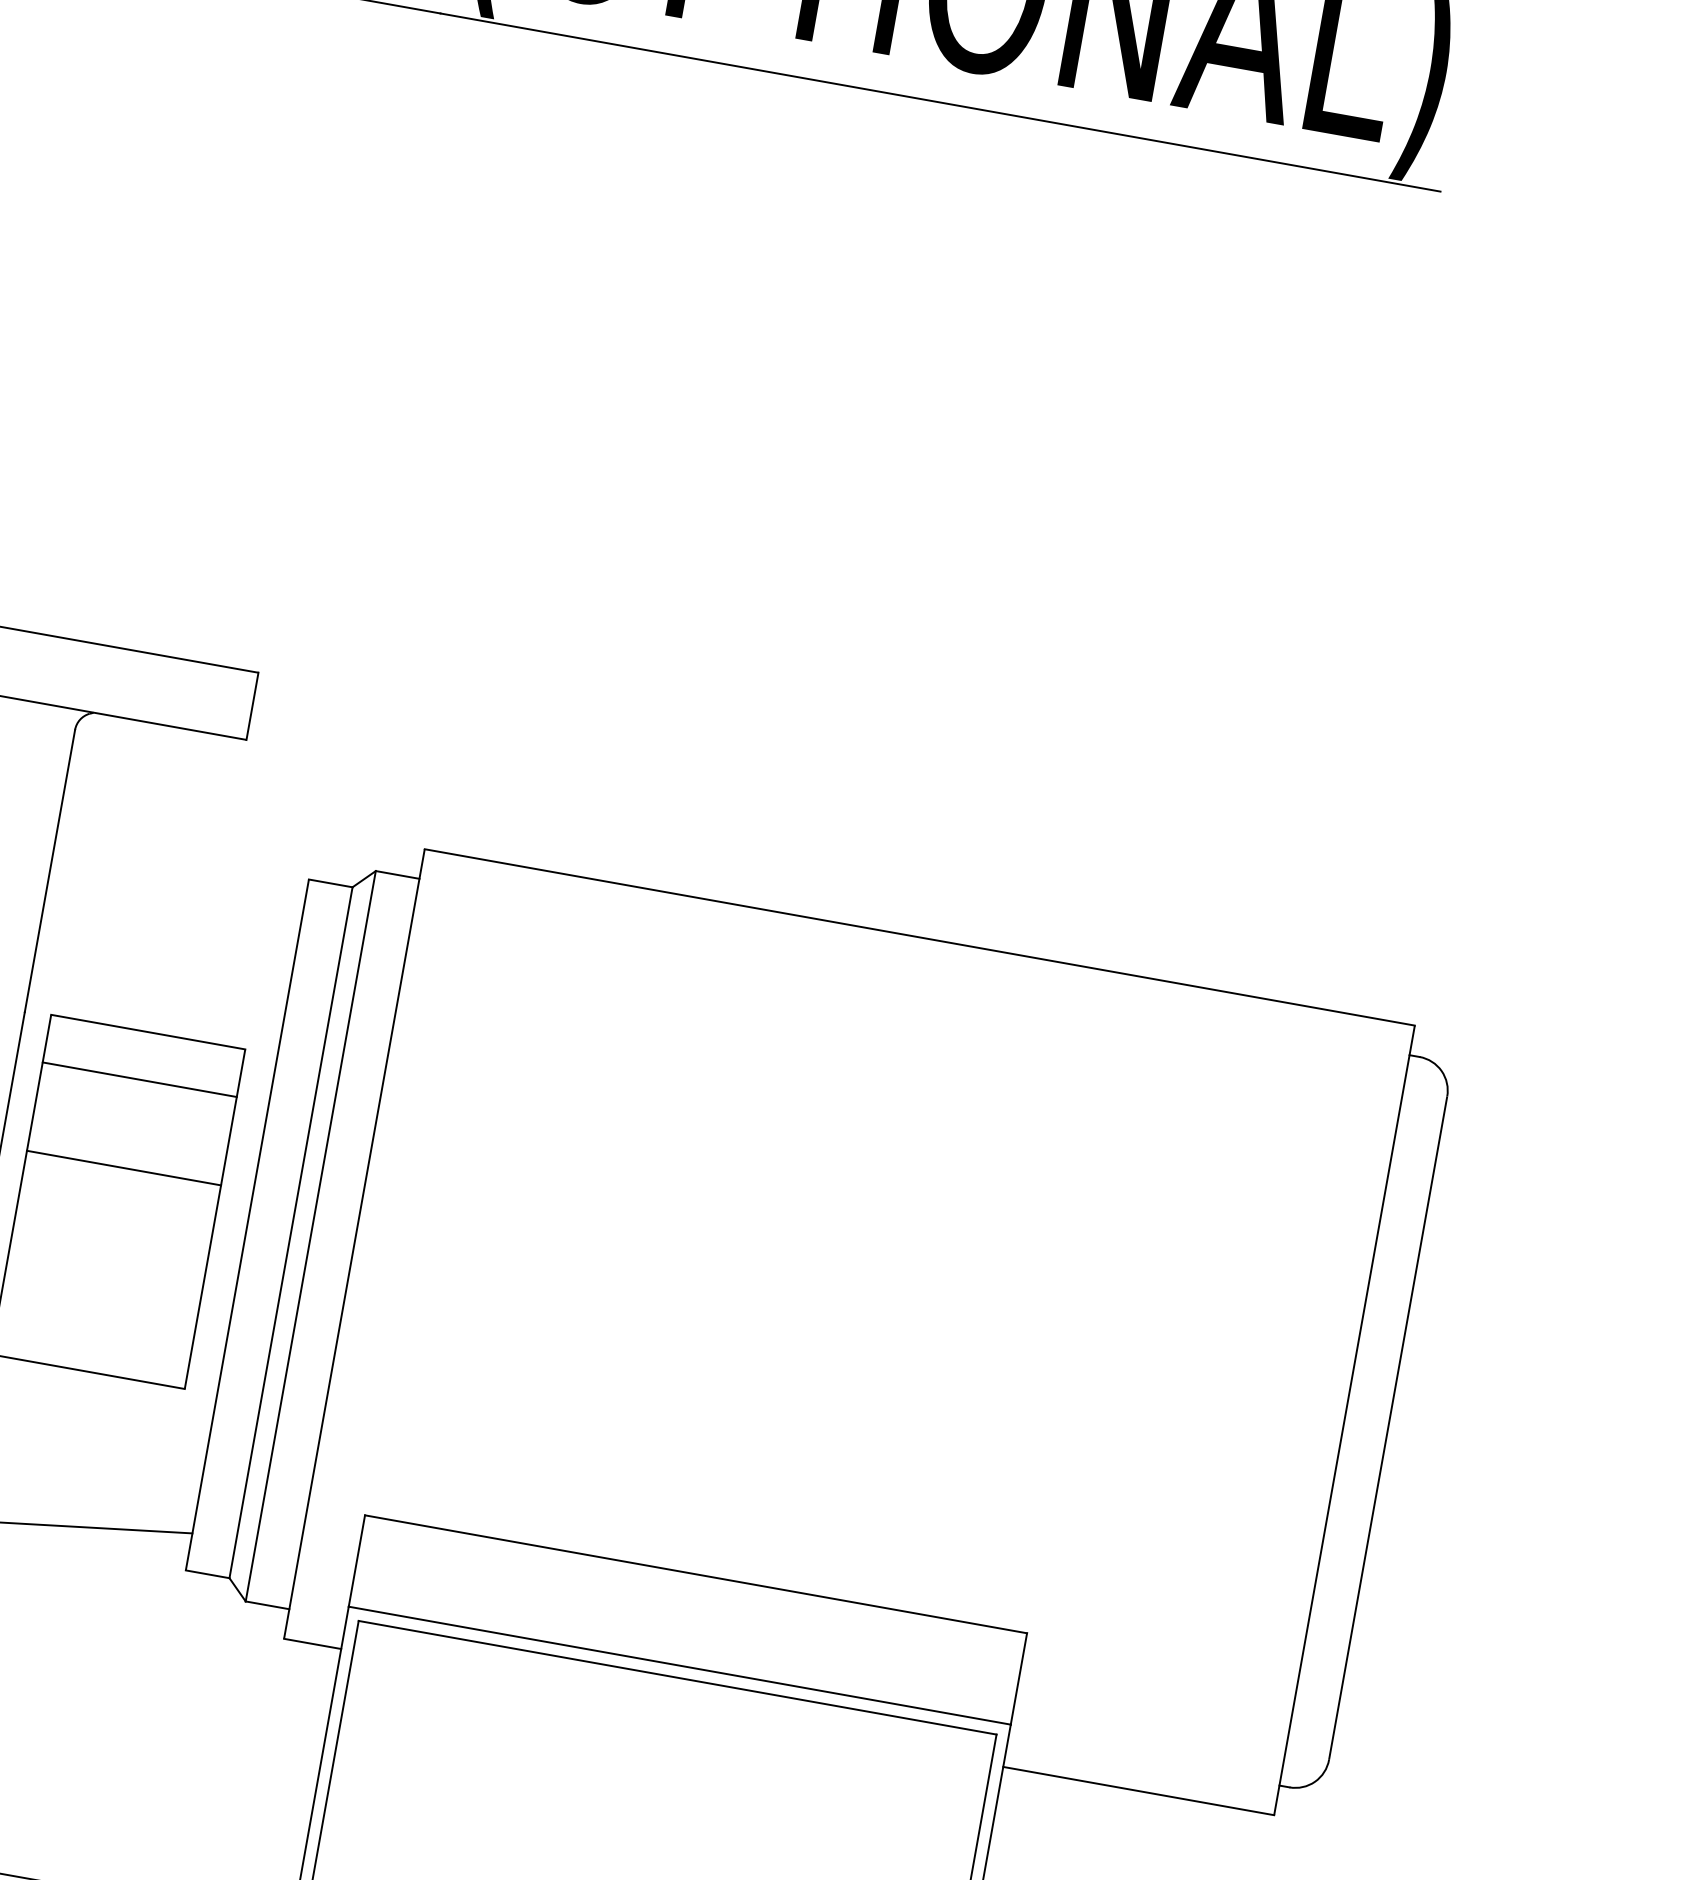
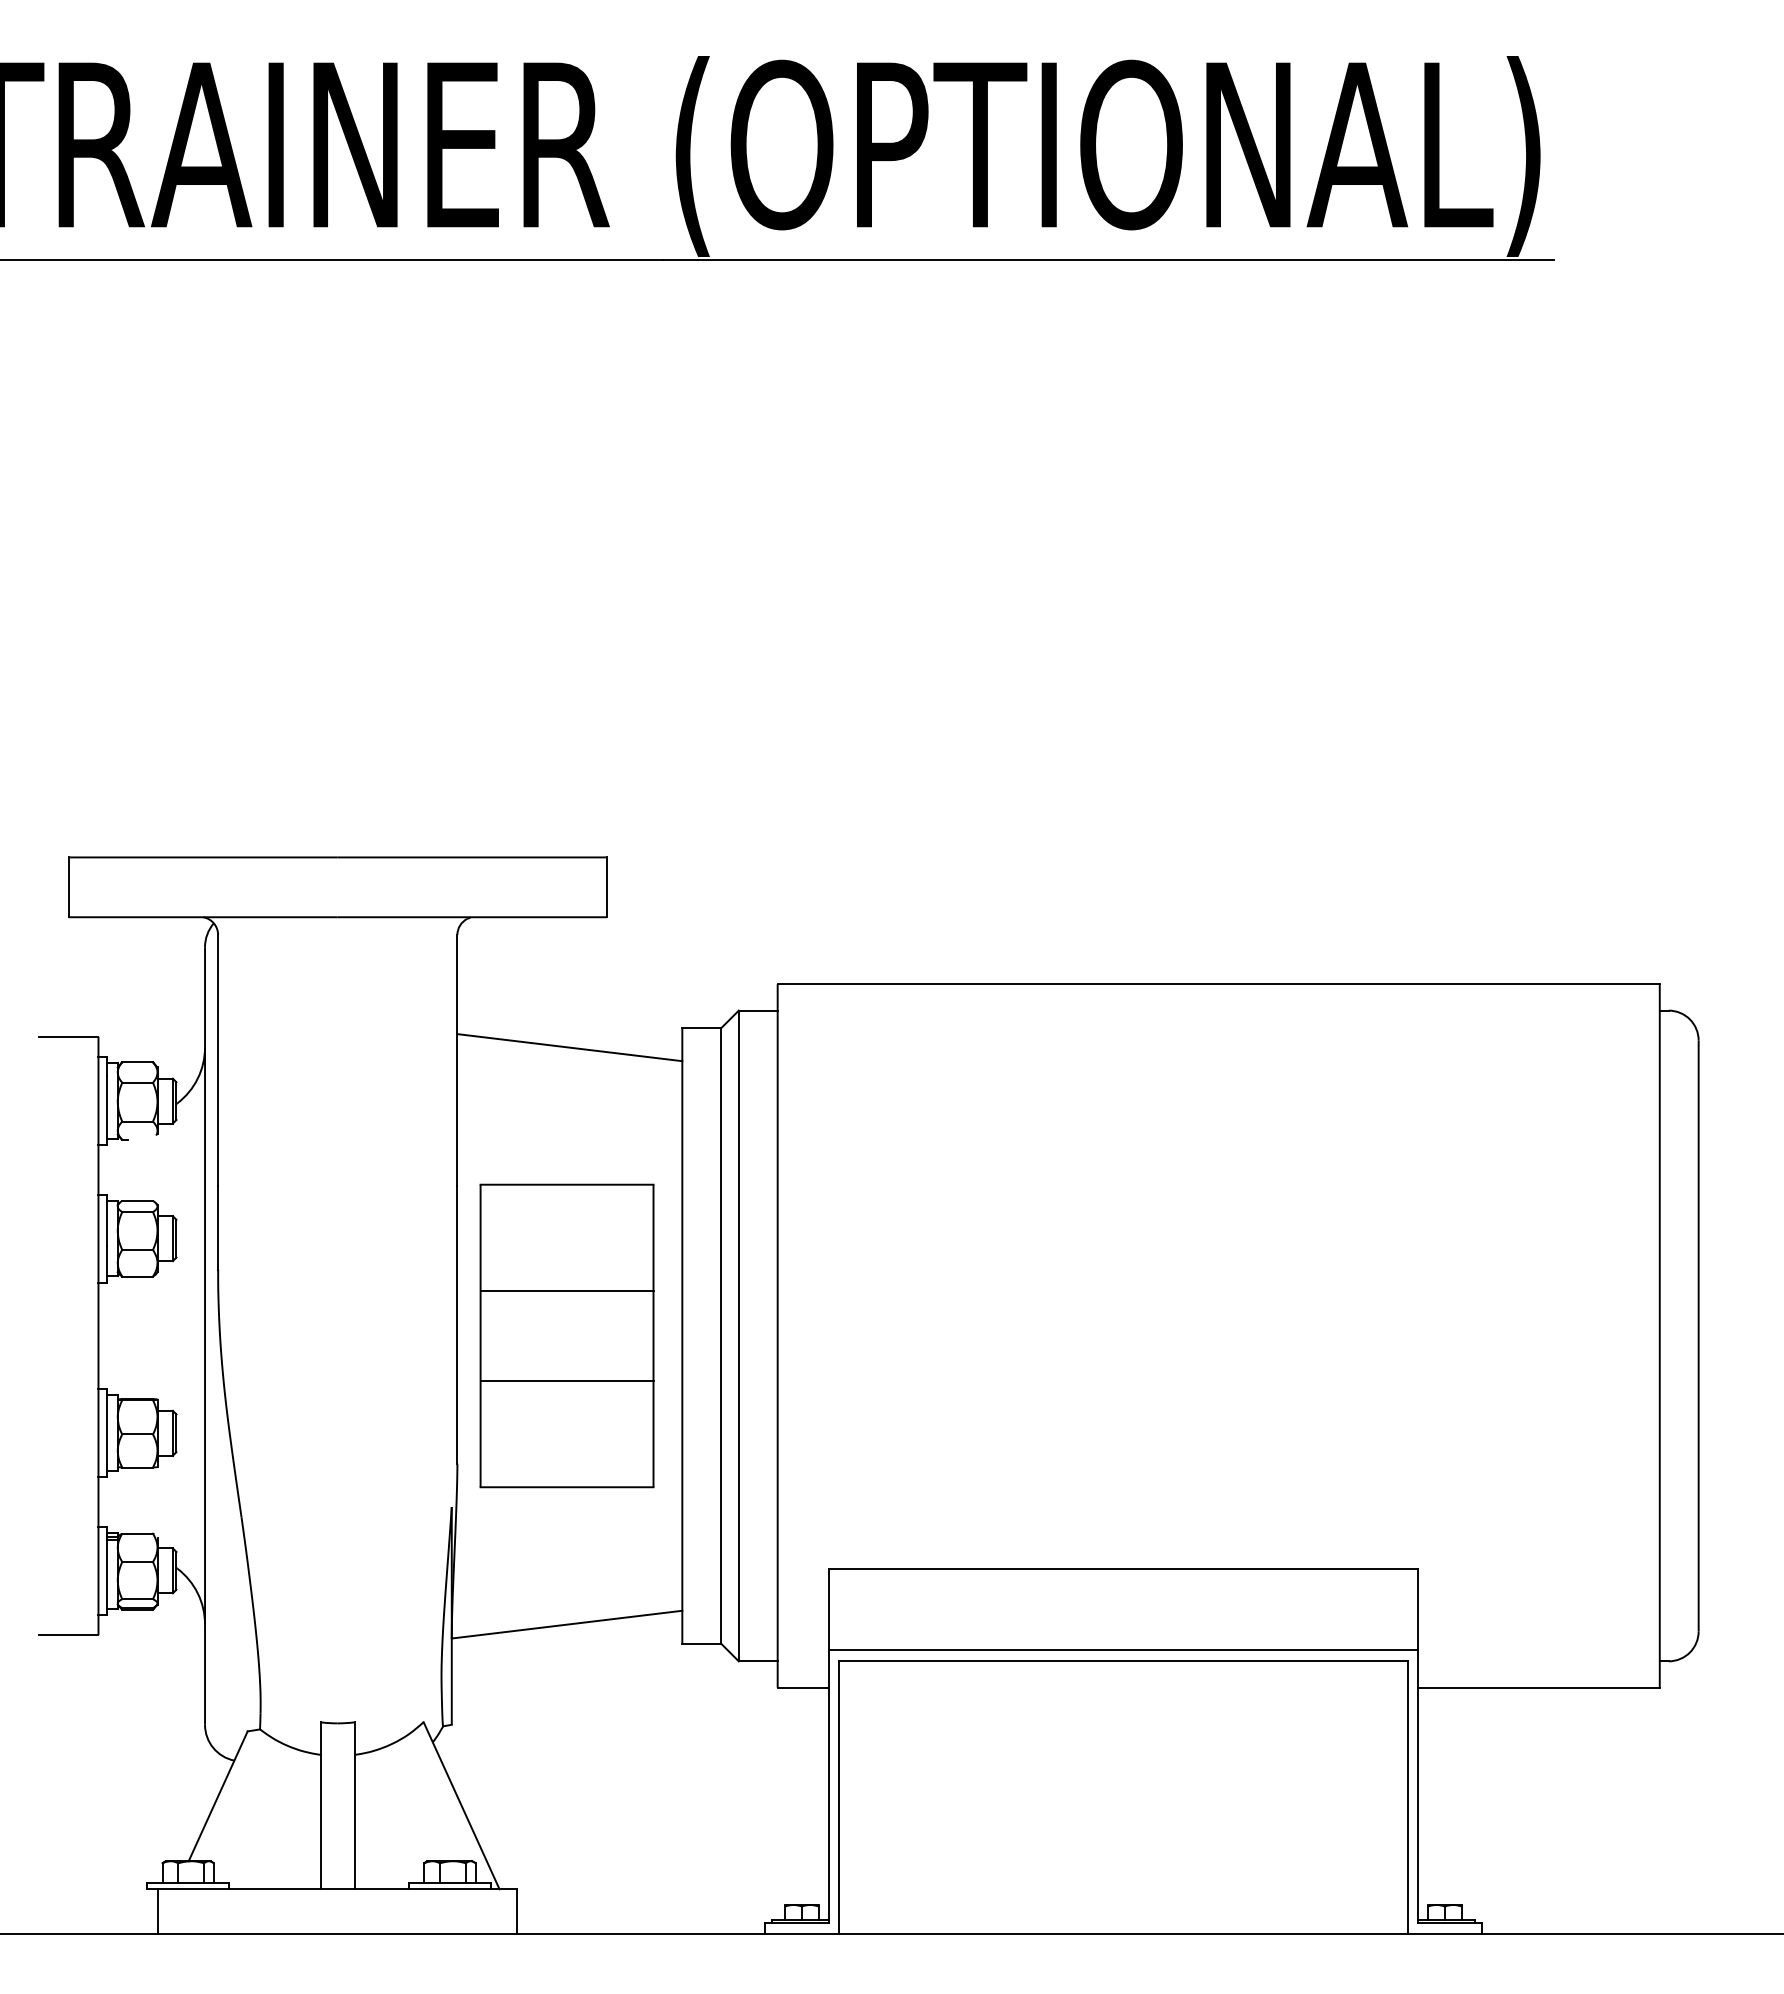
line: (178, 878) -> (569, 1047), added
line: (139, 1080) -> (566, 1291), moved
line: (123, 1167) -> (566, 1380), moved

